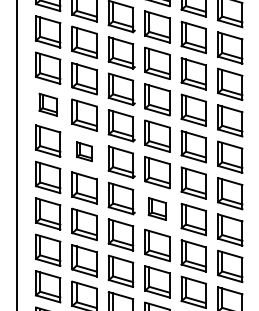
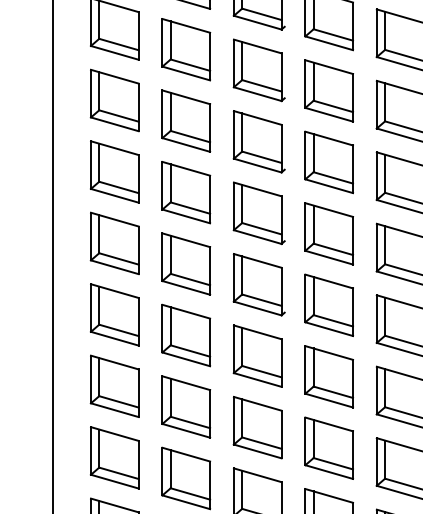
part: (47, 104) -> (113, 100), size x1.43
part: (84, 151) -> (186, 192), size x1.67
part: (157, 208) -> (329, 304), size x1.43

